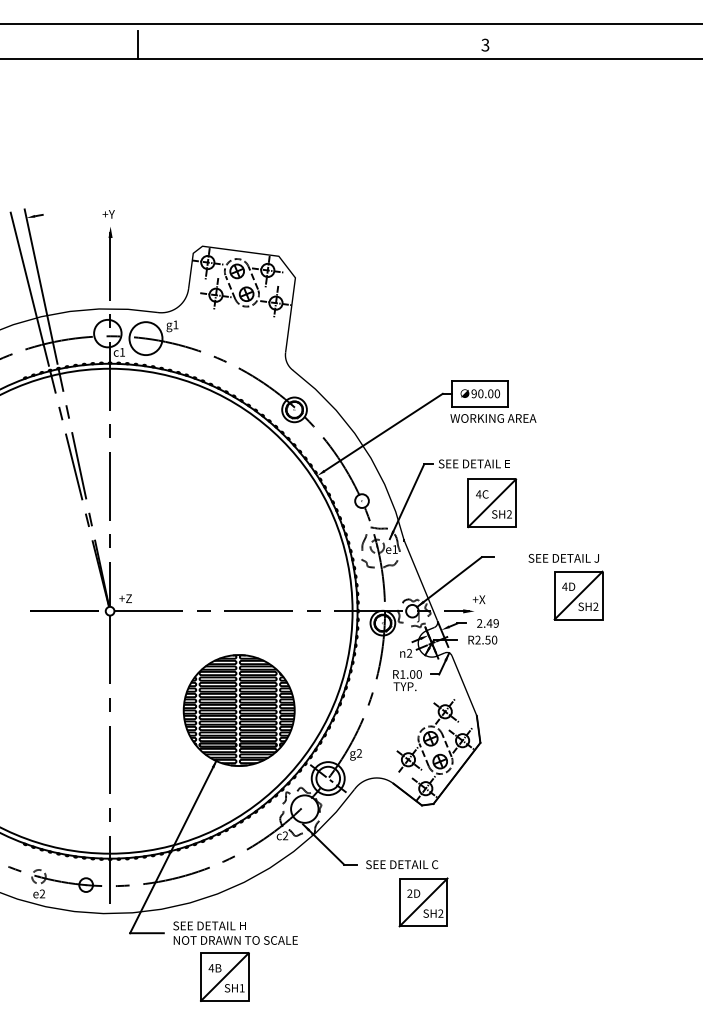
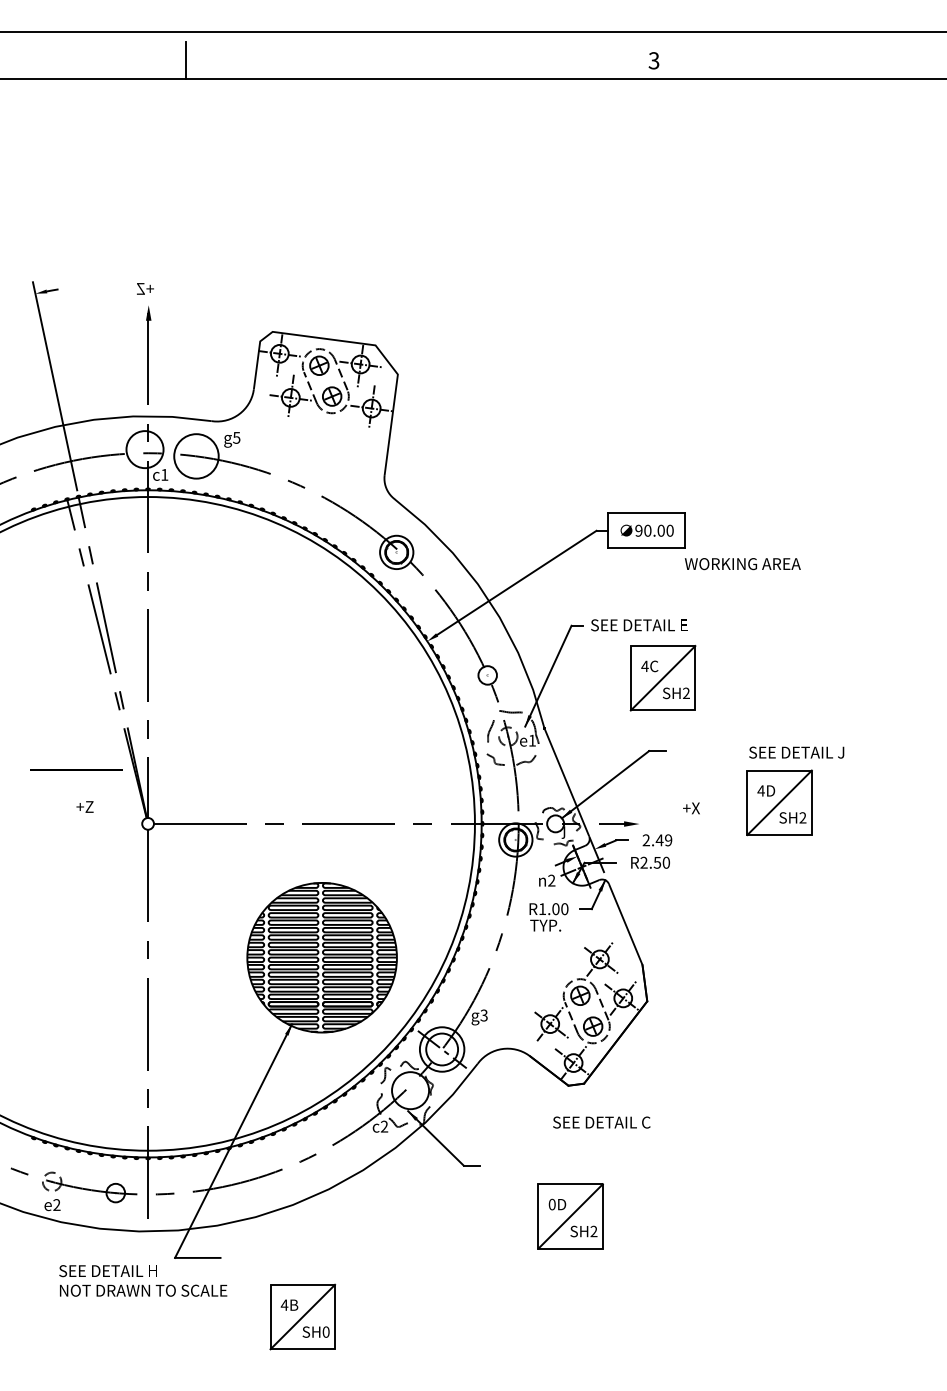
text: (108, 214) -> (145, 288), Y+ -> +Z
line: (29, 289) -> (39, 389), removed
text: (175, 324) -> (236, 437), g1 -> g5
text: (493, 418) -> (742, 564), moved
text: (563, 558) -> (796, 752), moved
text: (125, 598) -> (84, 806), moved
text: (479, 599) -> (691, 808), moved
line: (64, 610) -> (76, 769), moved
text: (358, 753) -> (483, 1015), g2 -> g3
text: (401, 864) -> (601, 1122), moved
text: (409, 893) -> (551, 1204), 2D -> 0D
text: (235, 932) -> (143, 1280), moved
text: (241, 987) -> (325, 1331), SH1 -> SH0

